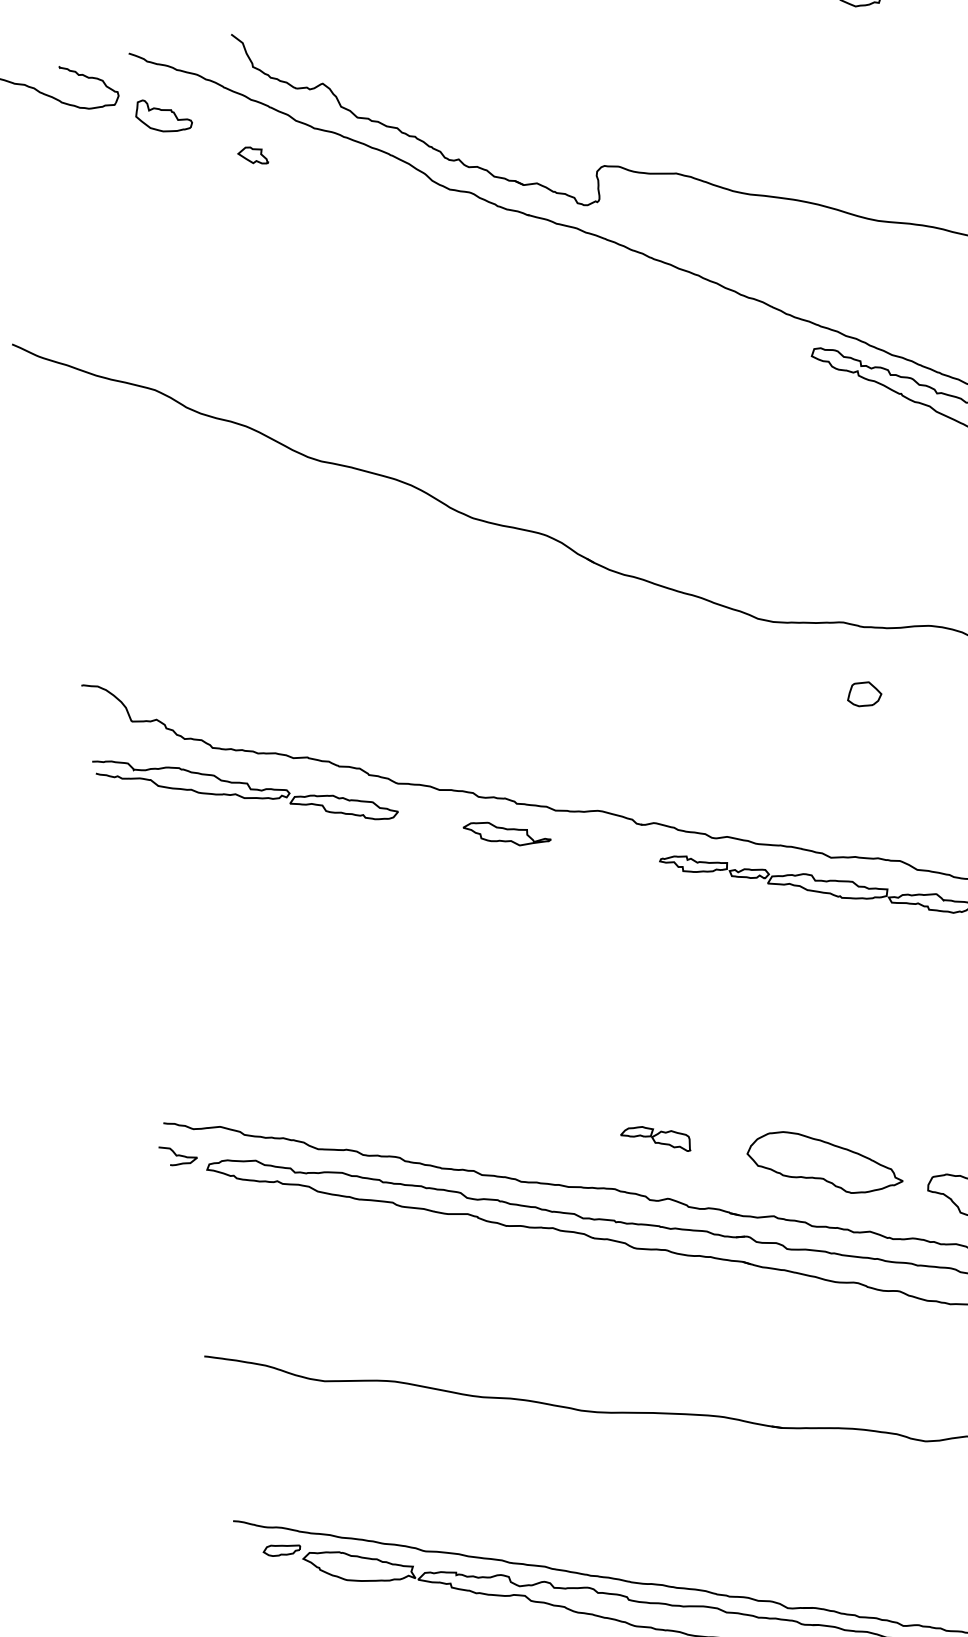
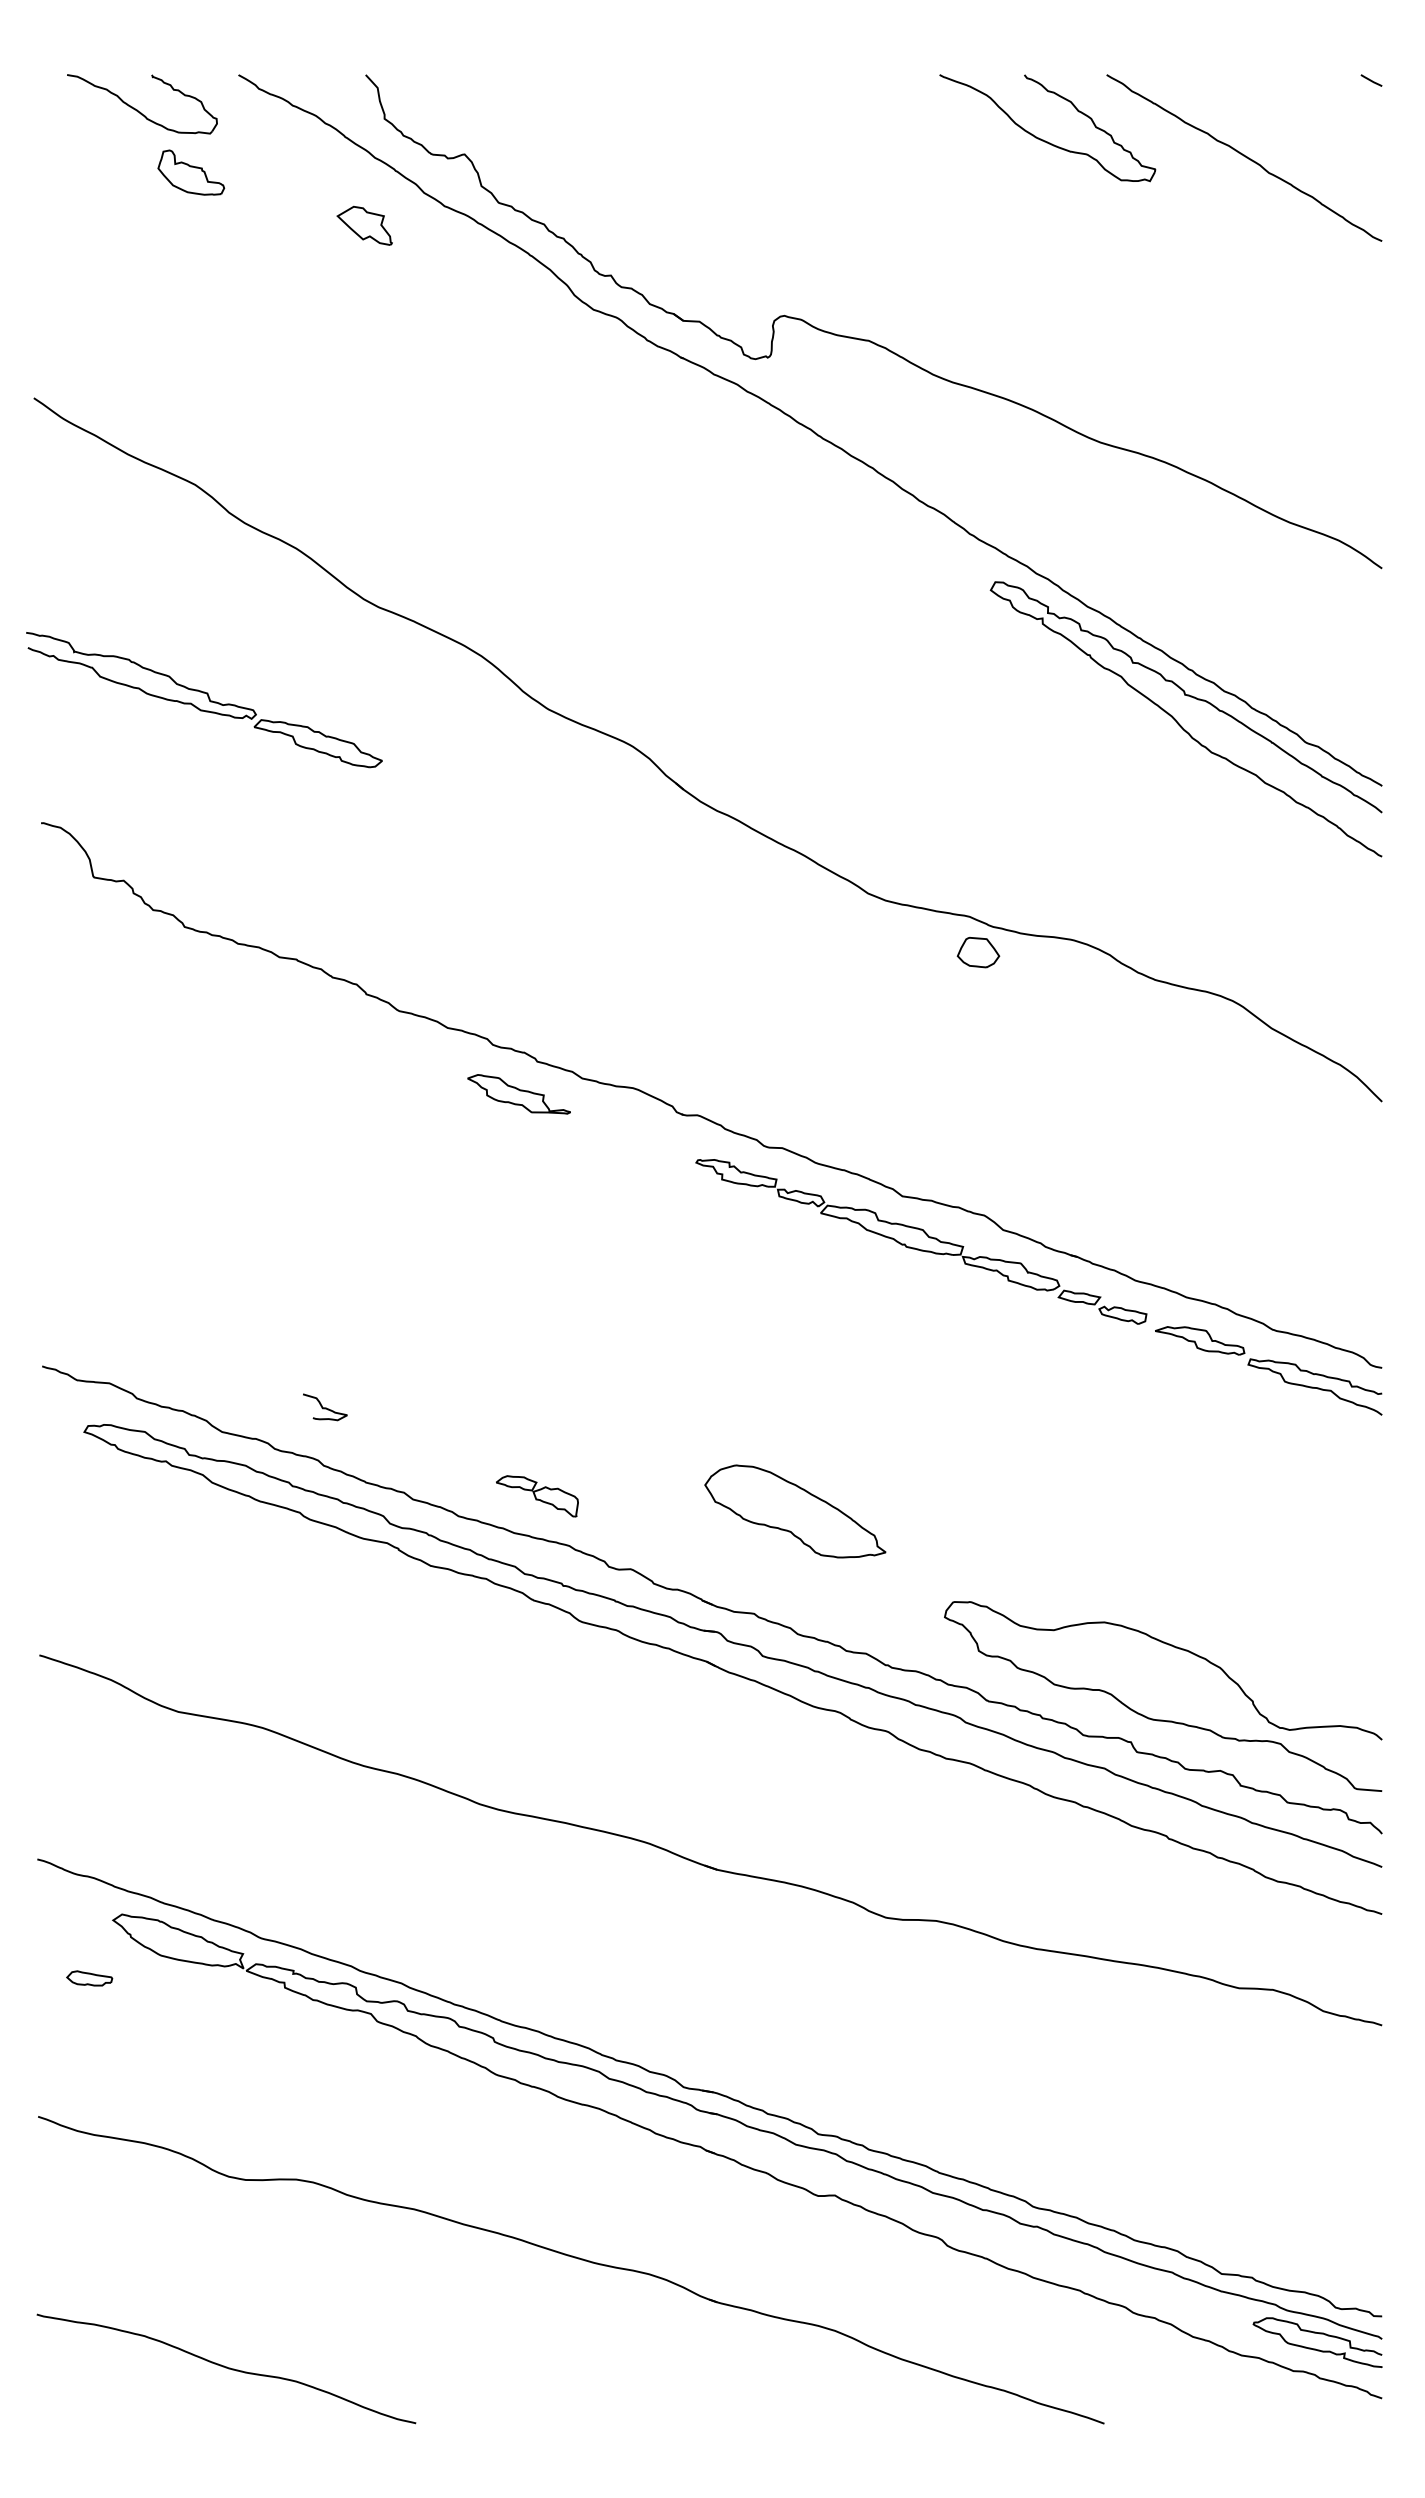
part: (163, 114) -> (191, 172), moved
part: (252, 155) -> (364, 225), size x1.6
part: (864, 694) -> (978, 952), moved
part: (245, 789) -> (204, 700), moved
part: (655, 1140) -> (537, 1496), moved
curve: (178, 1154) -> (325, 1407), moved
part: (824, 1161) -> (795, 1511), moved
part: (281, 1549) -> (89, 1978), moved

